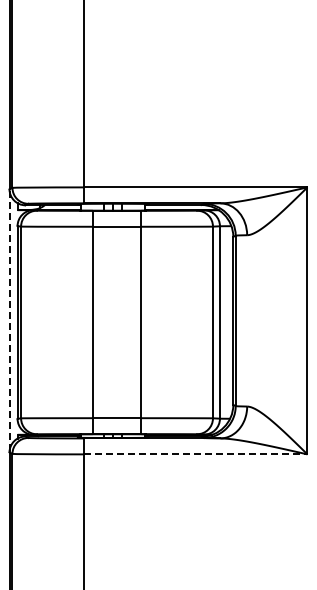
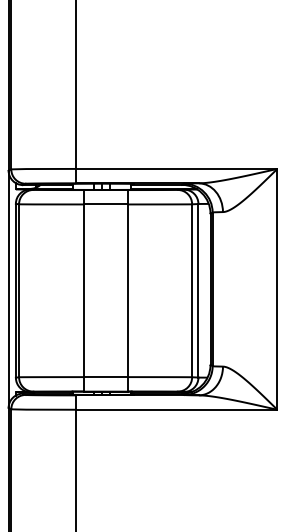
line: (9, 320) -> (8, 289), dashed -> solid
line: (195, 454) -> (176, 409), dashed -> solid

